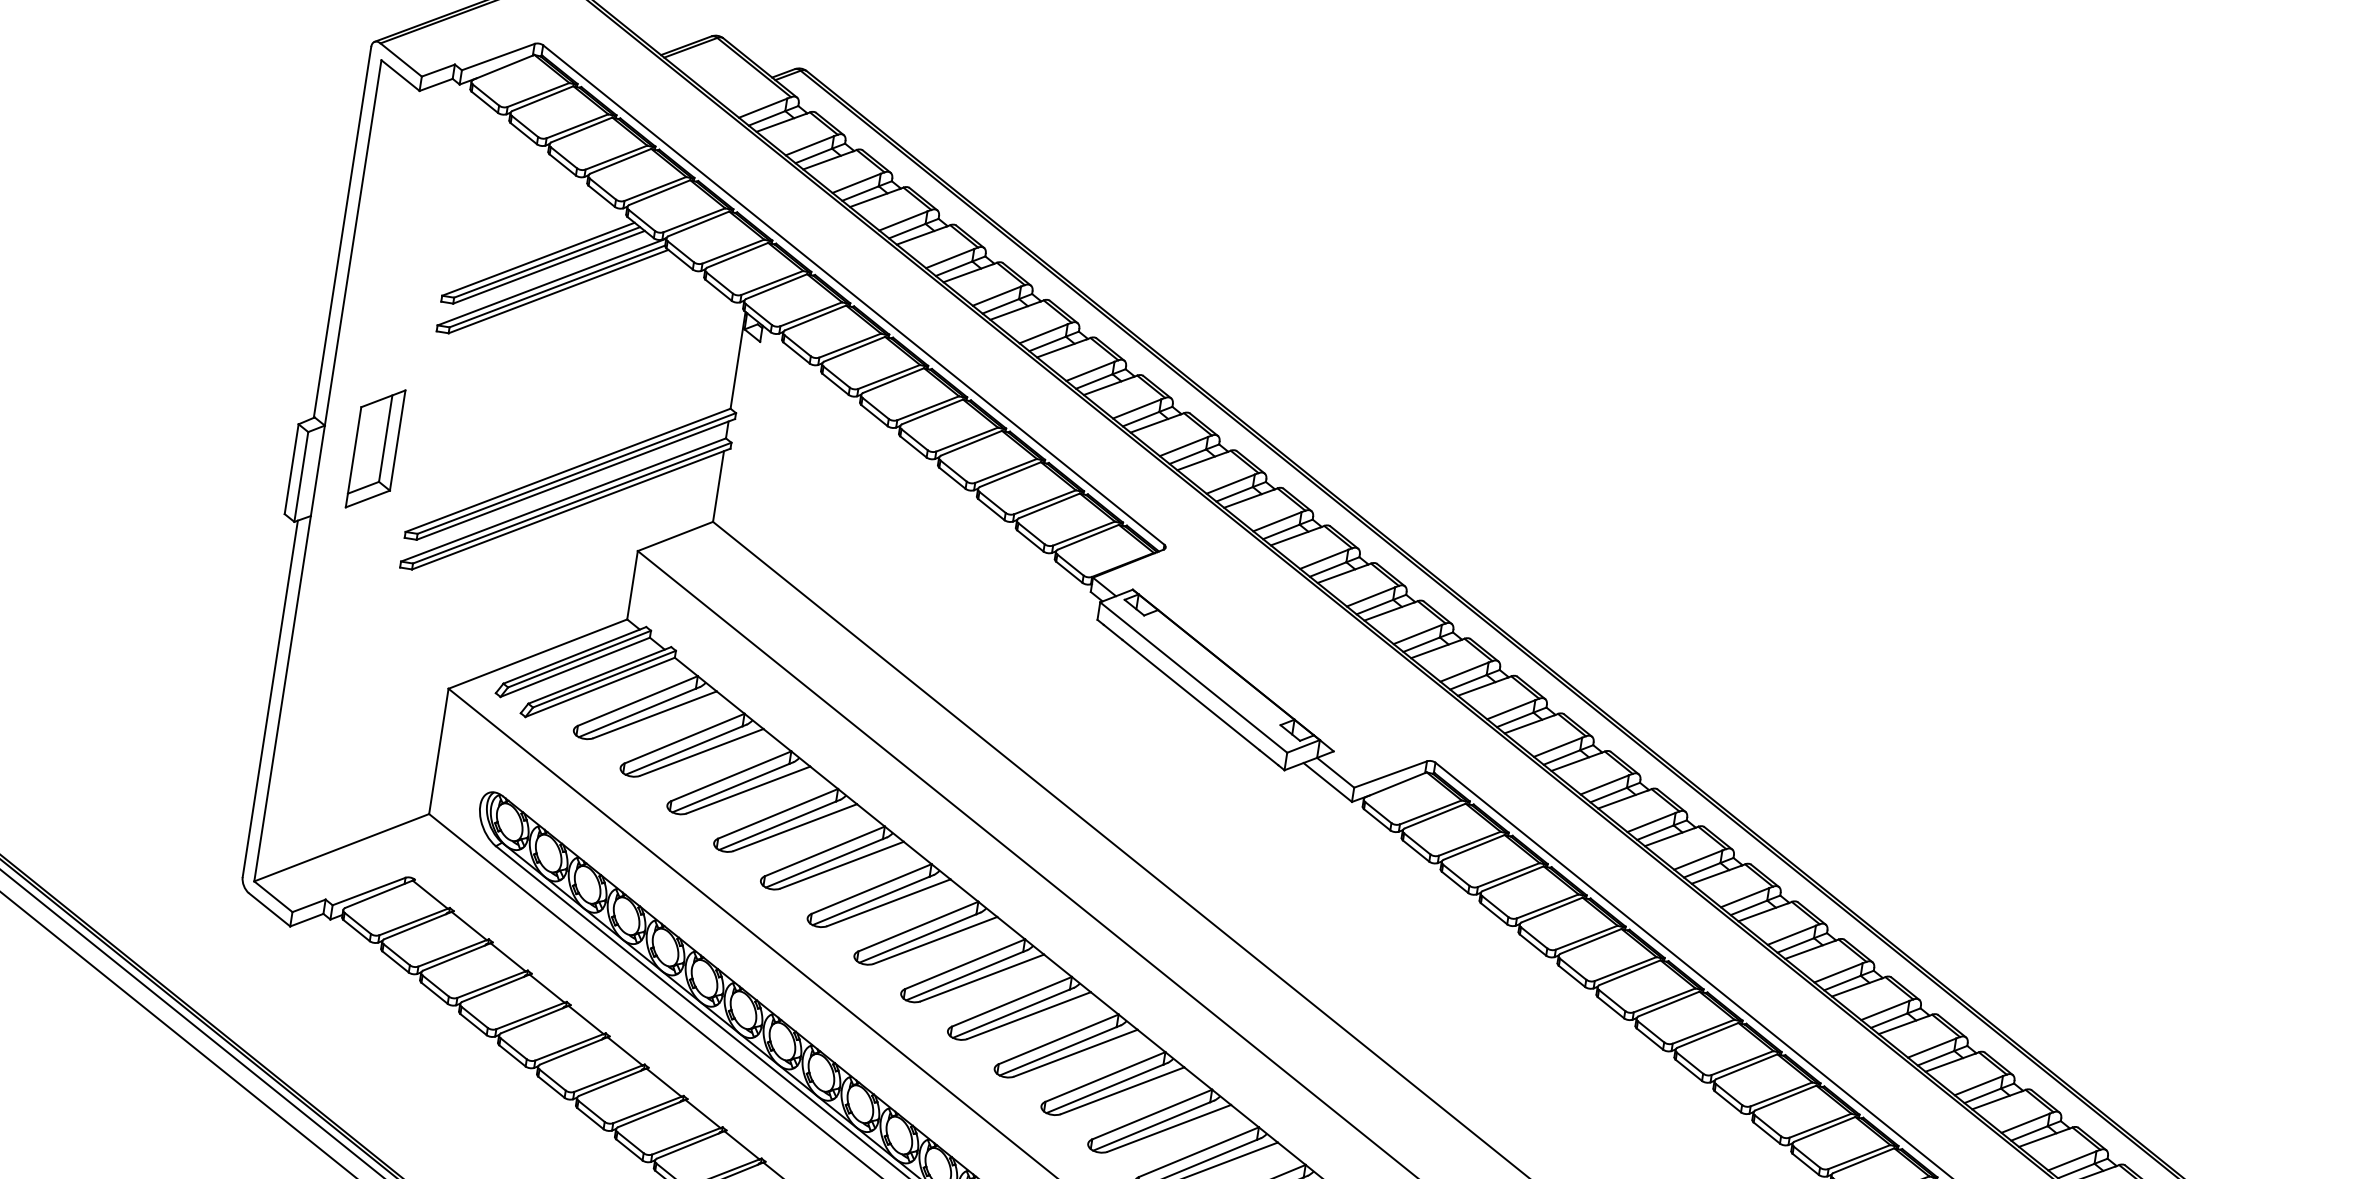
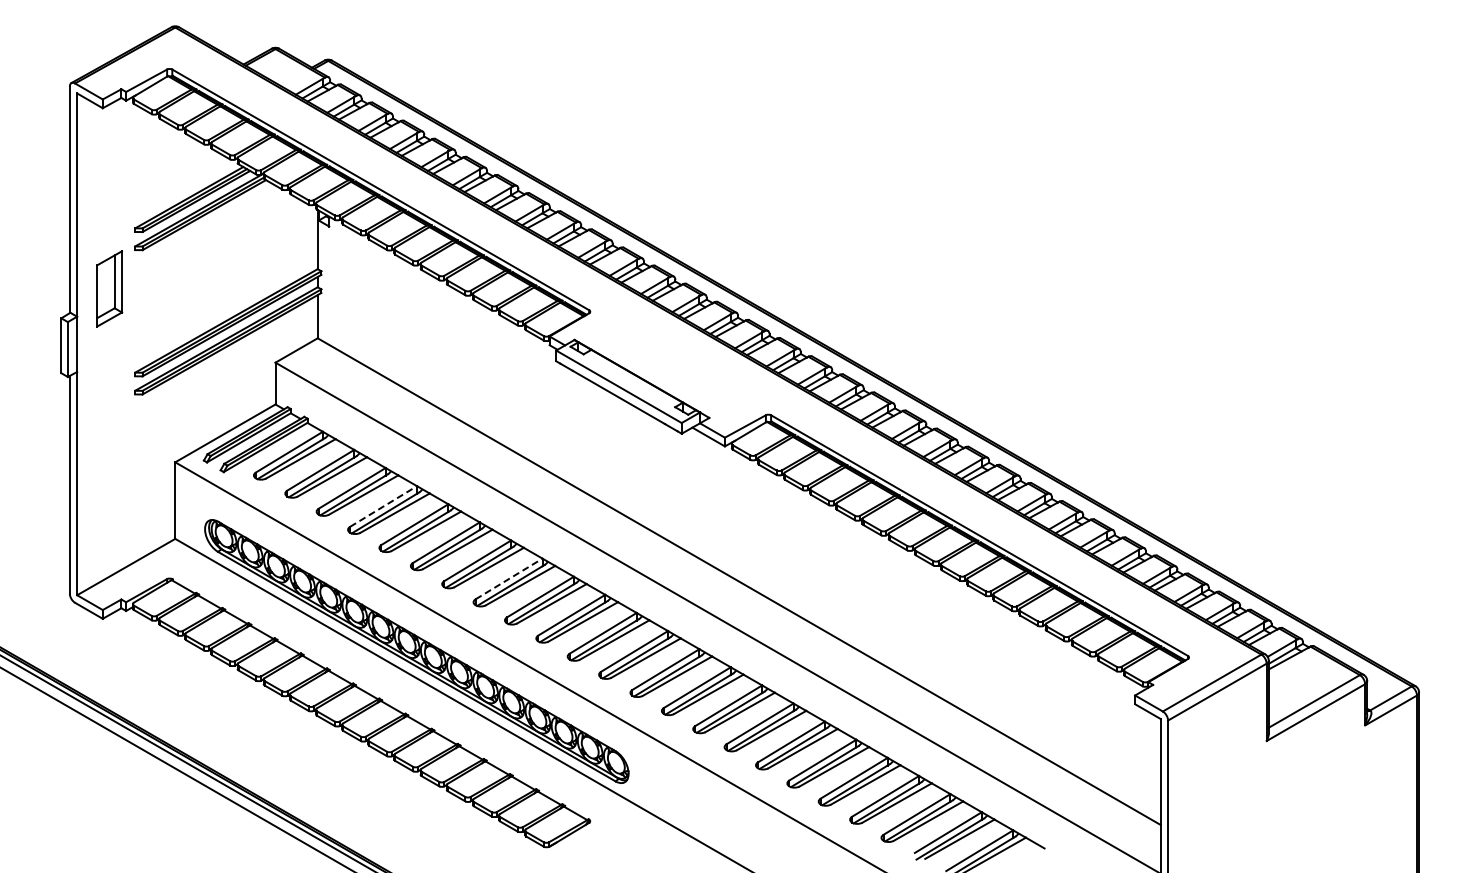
part: (375, 448) -> (109, 288), moved
line: (778, 813) -> (383, 506), solid -> dashed
line: (966, 963) -> (509, 578), solid -> dashed

